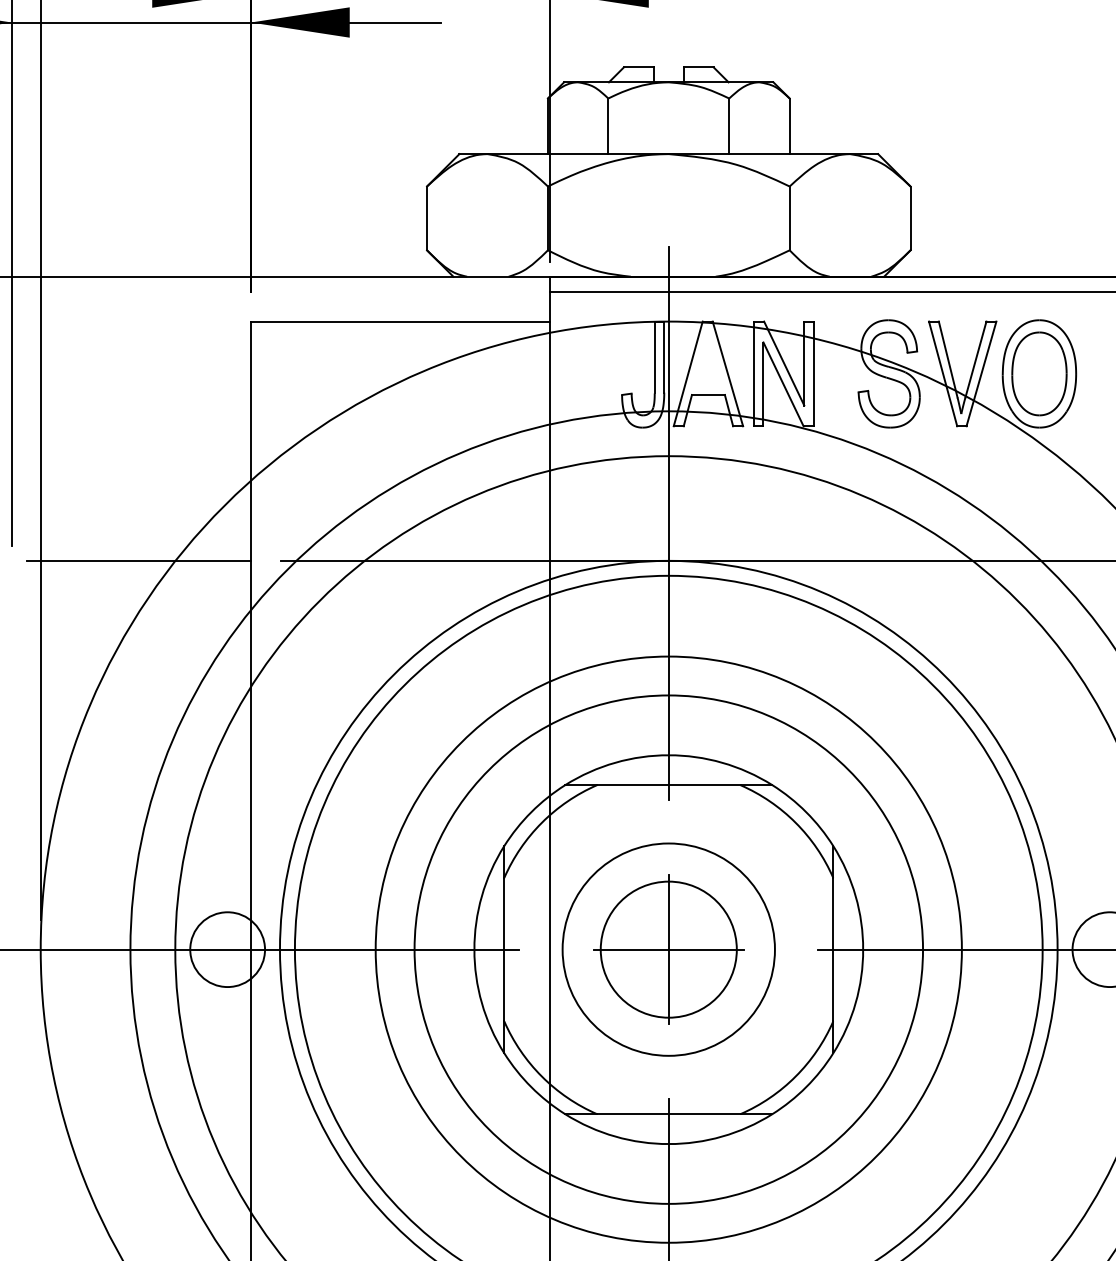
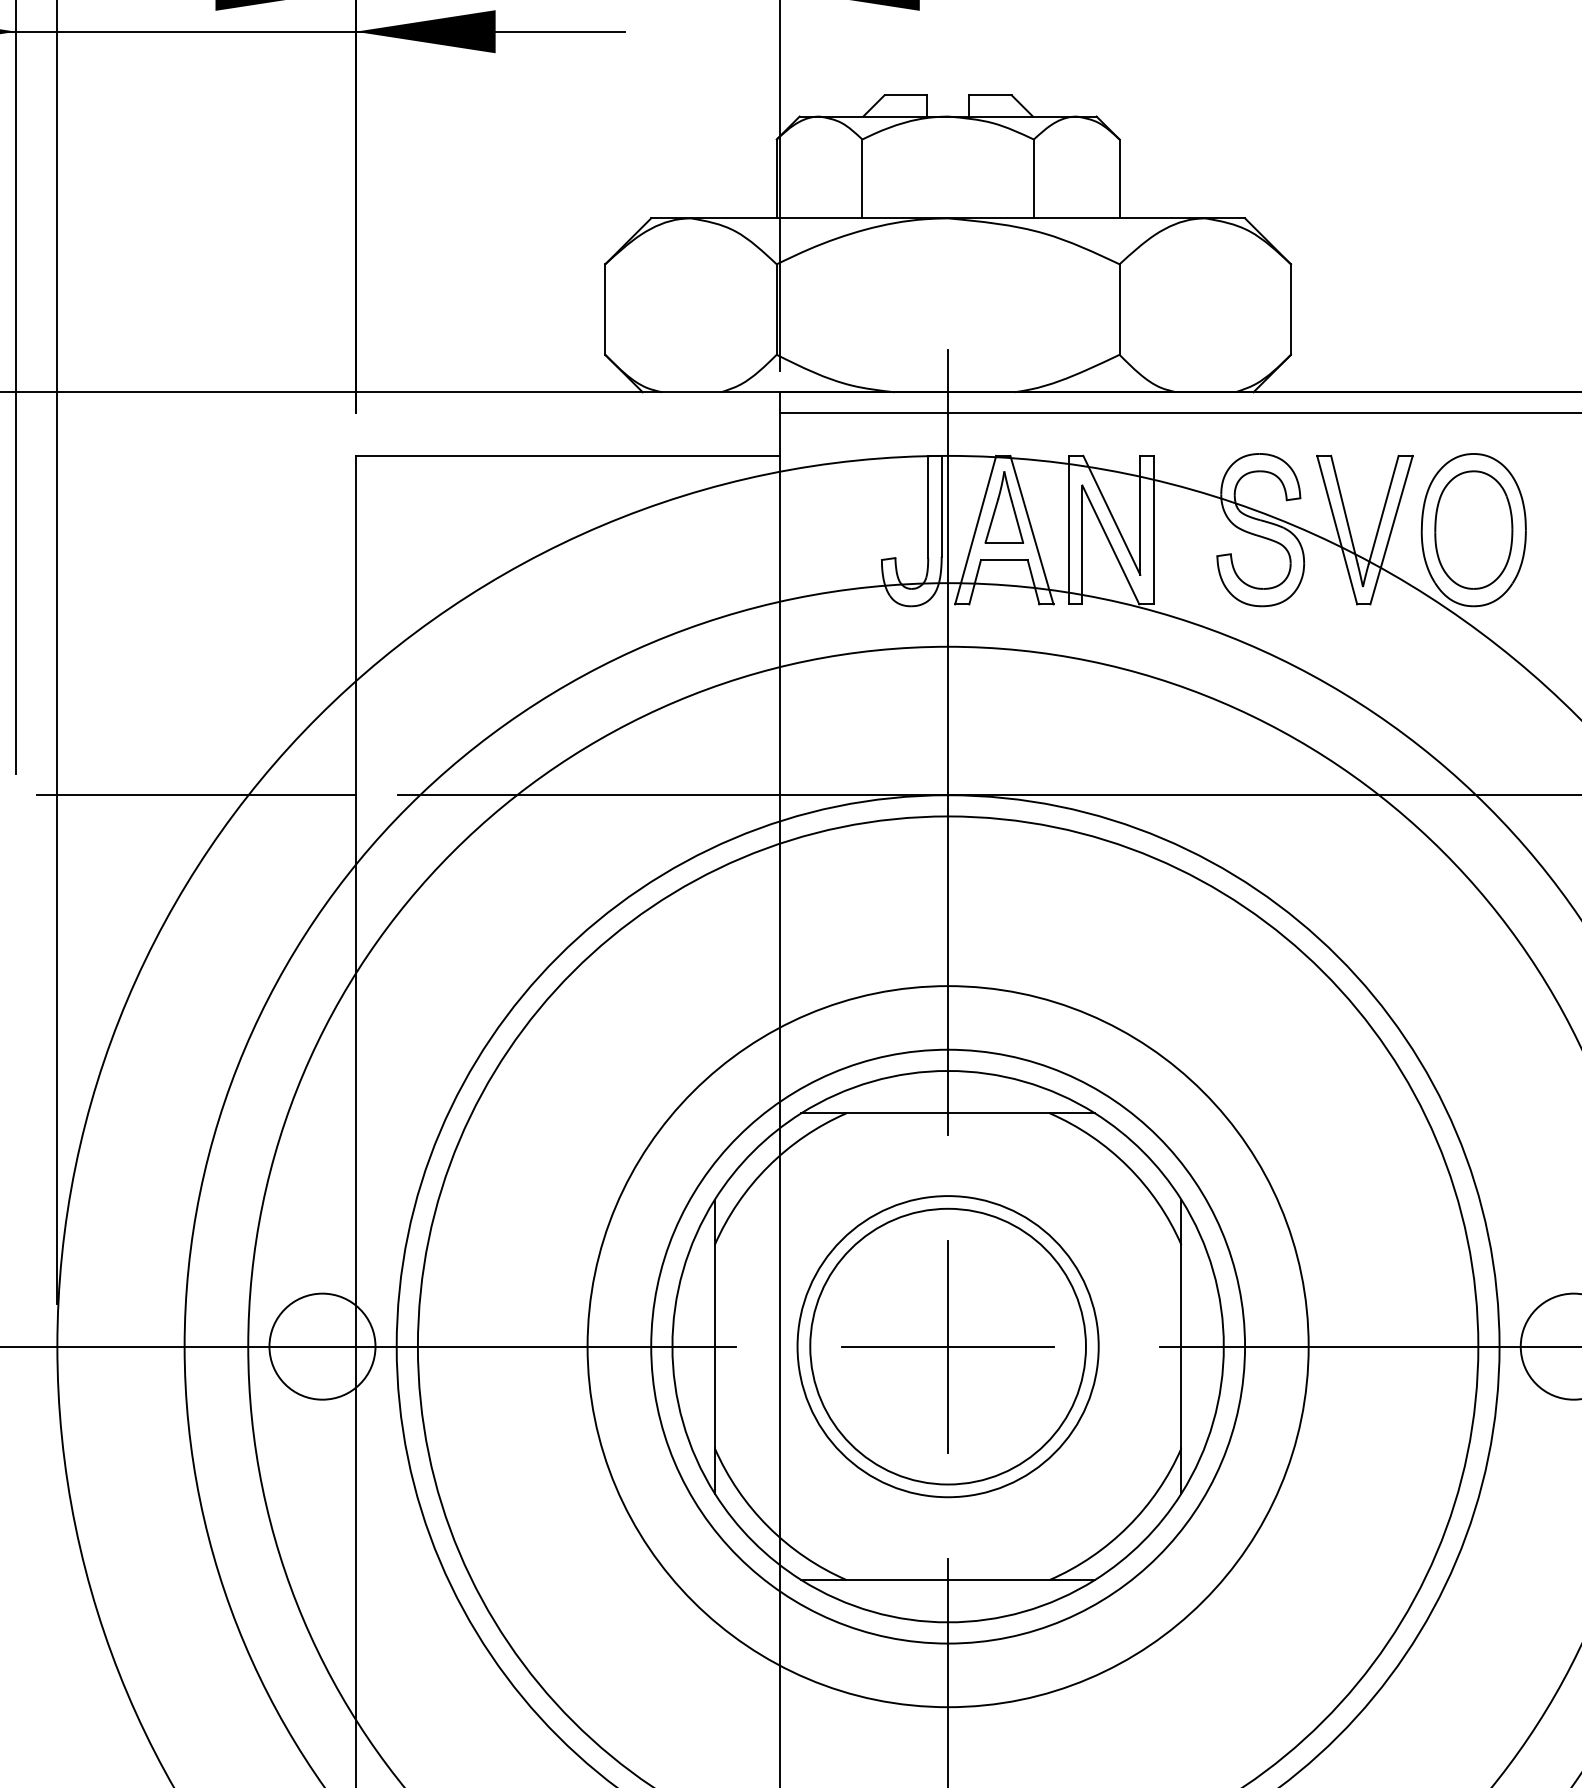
part: (707, 357) -> (1003, 507), added
circle: (668, 949) -> (947, 1346), size x1.43
circle: (669, 949) -> (948, 1346), size x0.71

